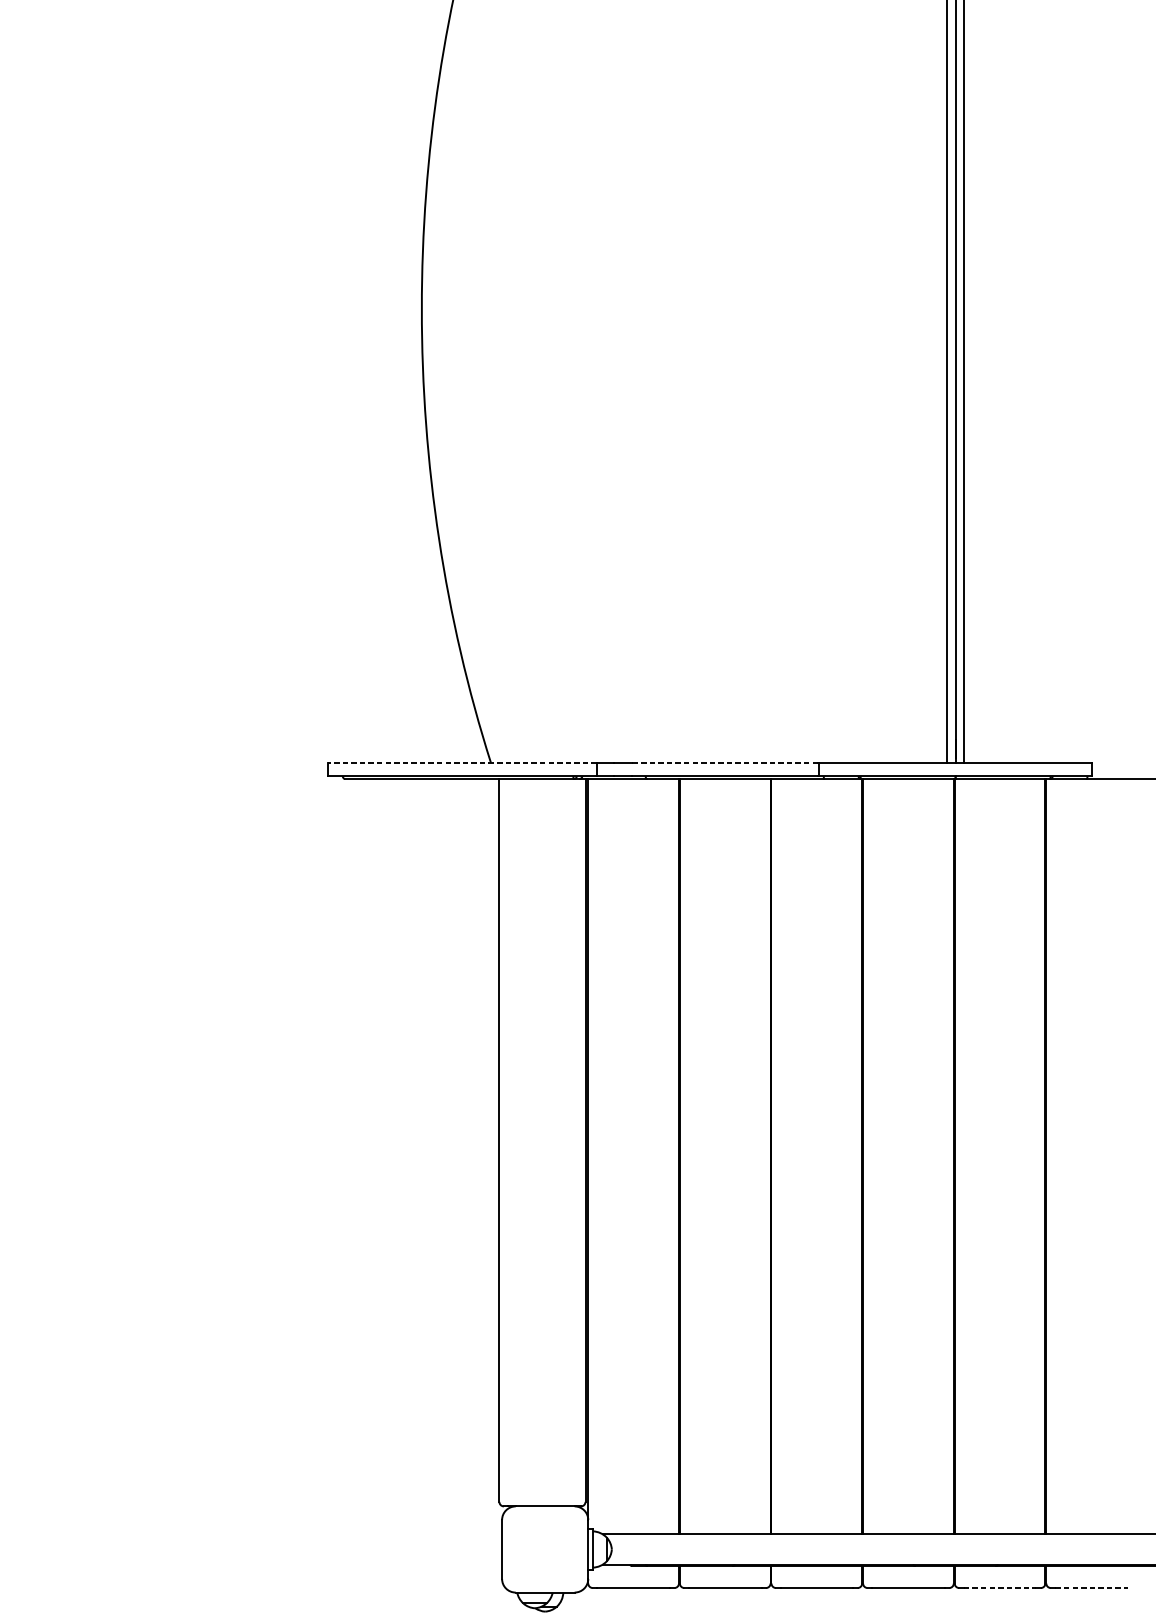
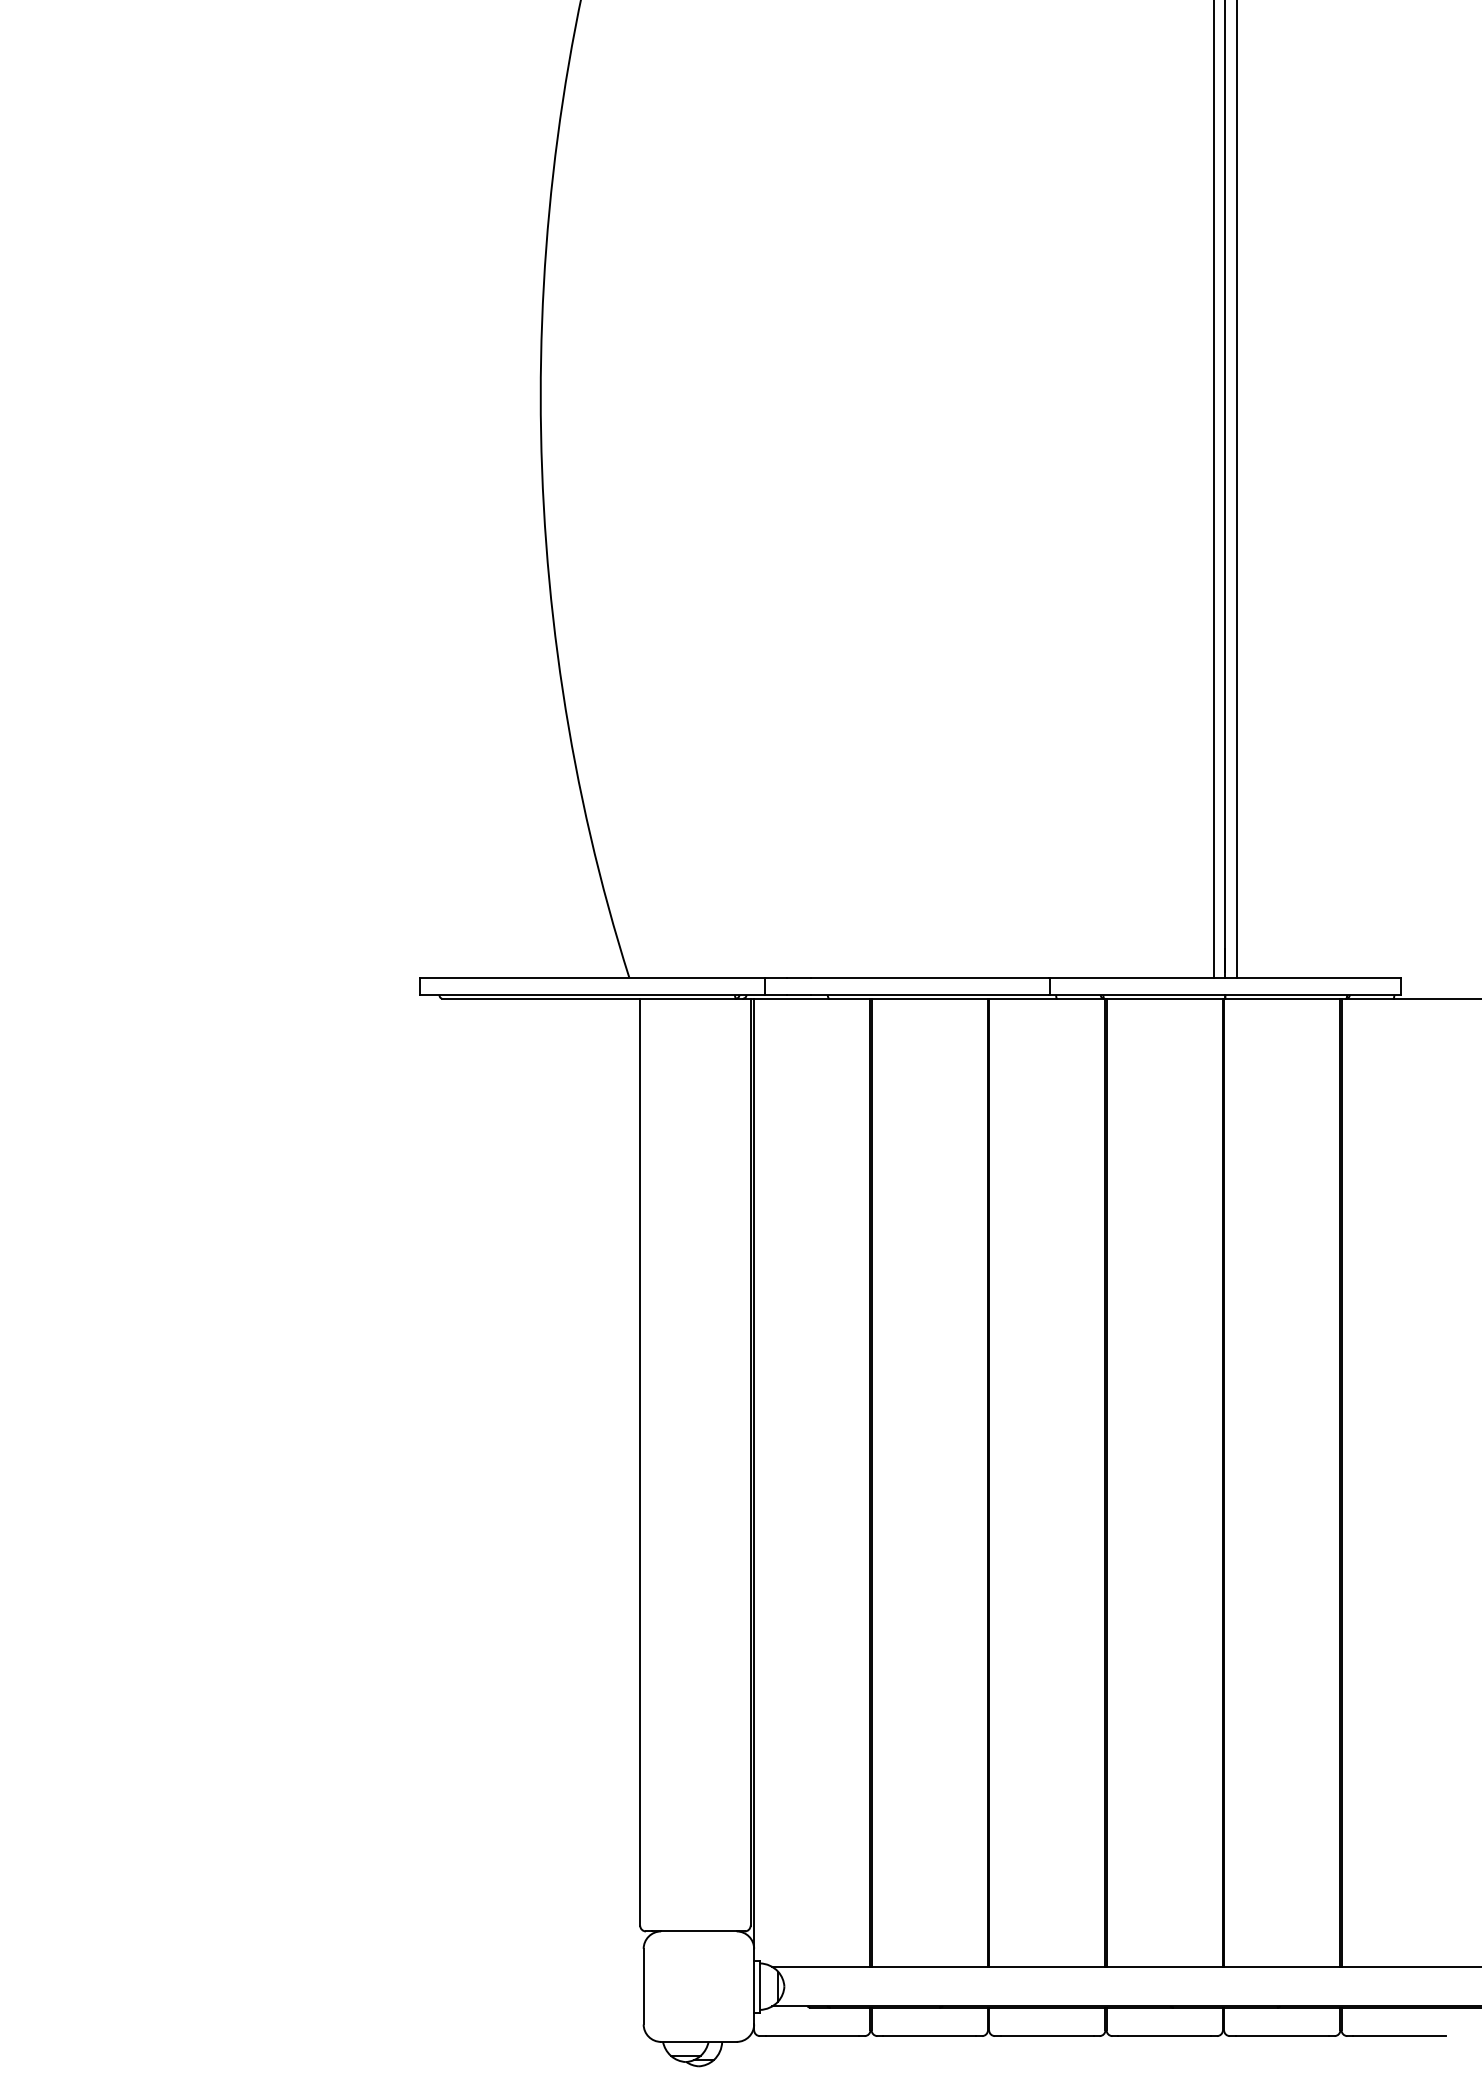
line: (462, 762) -> (592, 977), dashed -> solid
line: (724, 762) -> (929, 977), dashed -> solid
line: (1000, 1588) -> (1282, 2036), dashed -> solid
line: (1091, 1588) -> (1399, 2036), dashed -> solid

